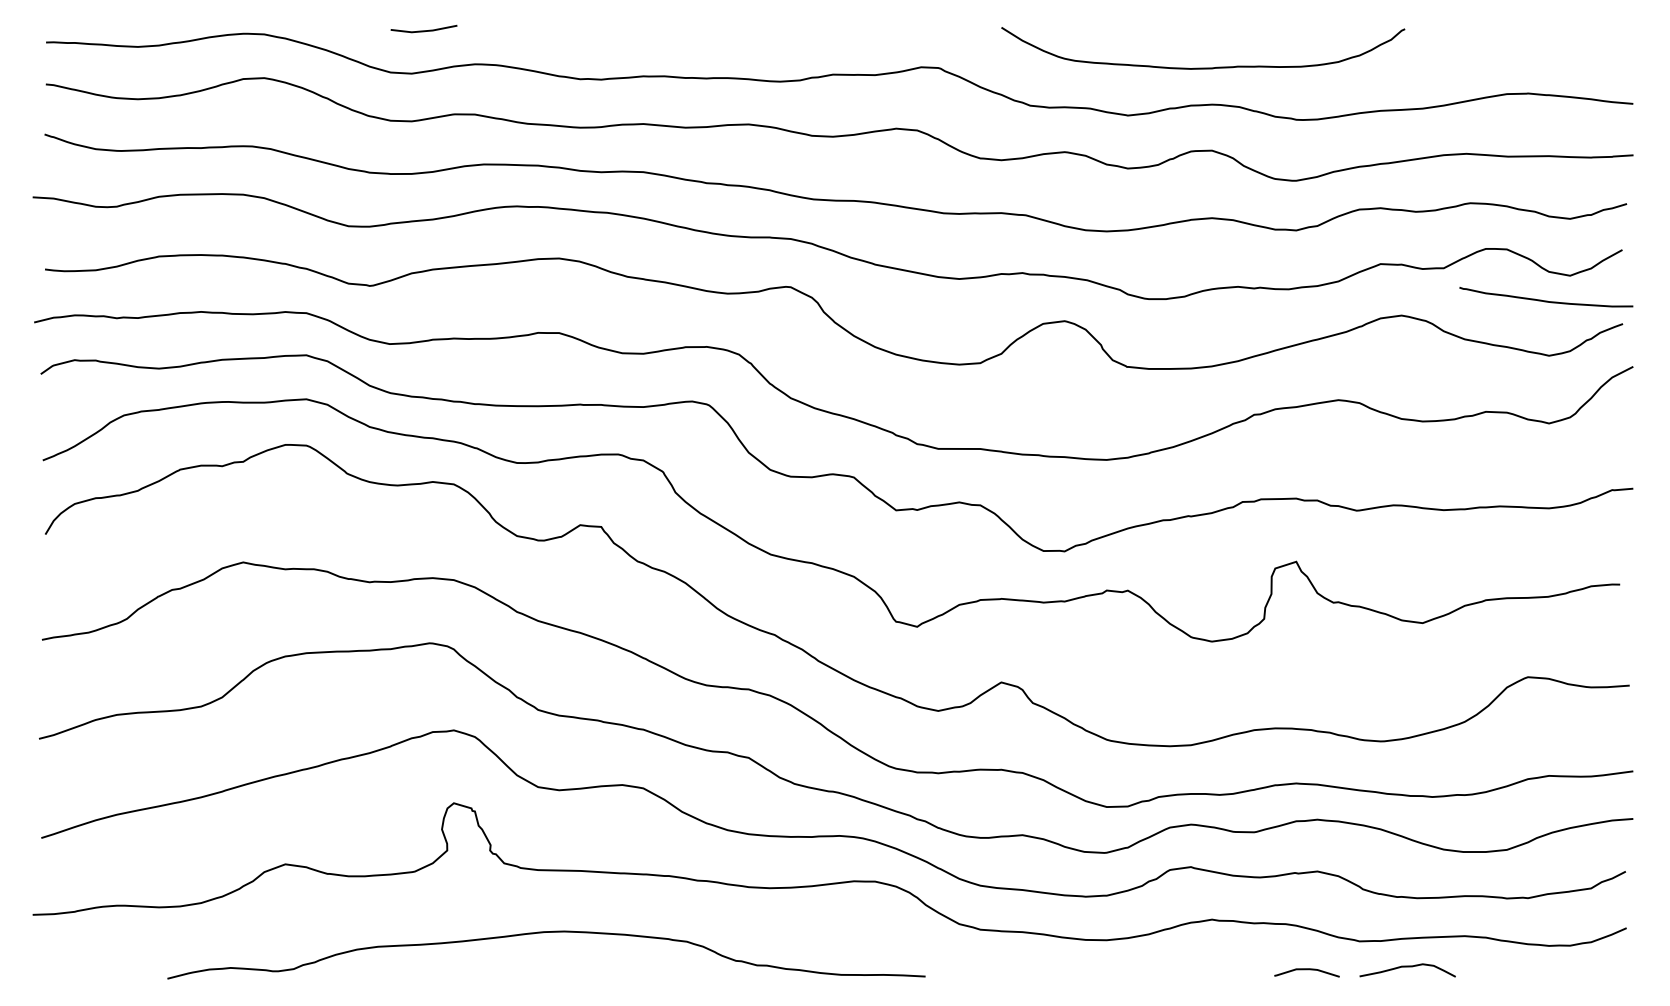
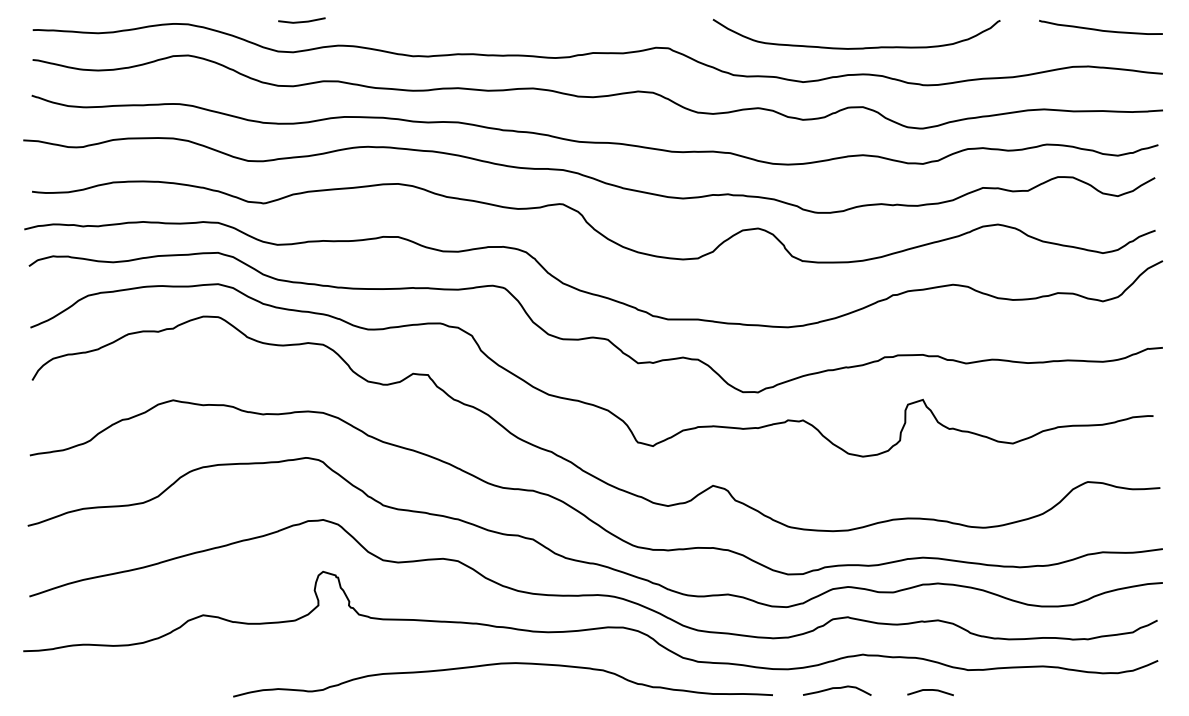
curve: (1545, 300) -> (1100, 29), moved
curve: (545, 933) -> (502, 664), moved
curve: (1408, 967) -> (837, 688), moved

